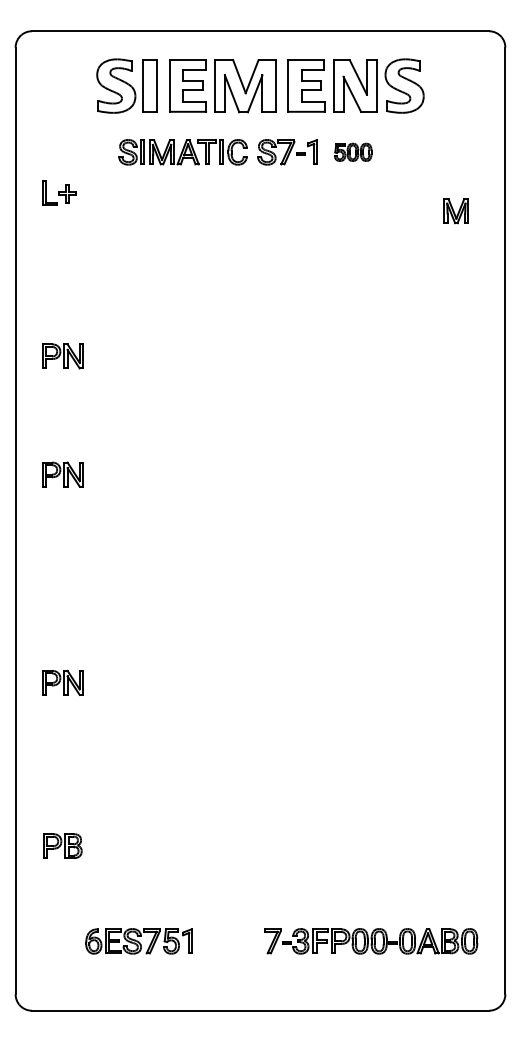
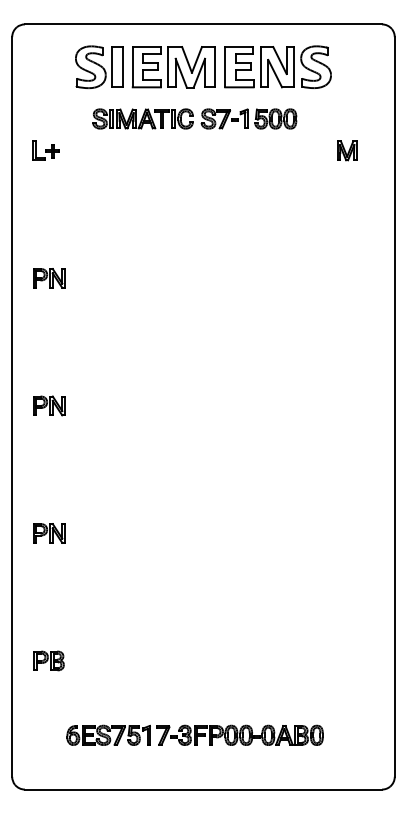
part: (353, 152) -> (276, 119), size x1.43
part: (455, 211) -> (346, 151), moved
part: (62, 474) -> (48, 405), moved
part: (371, 941) -> (240, 735), moved

